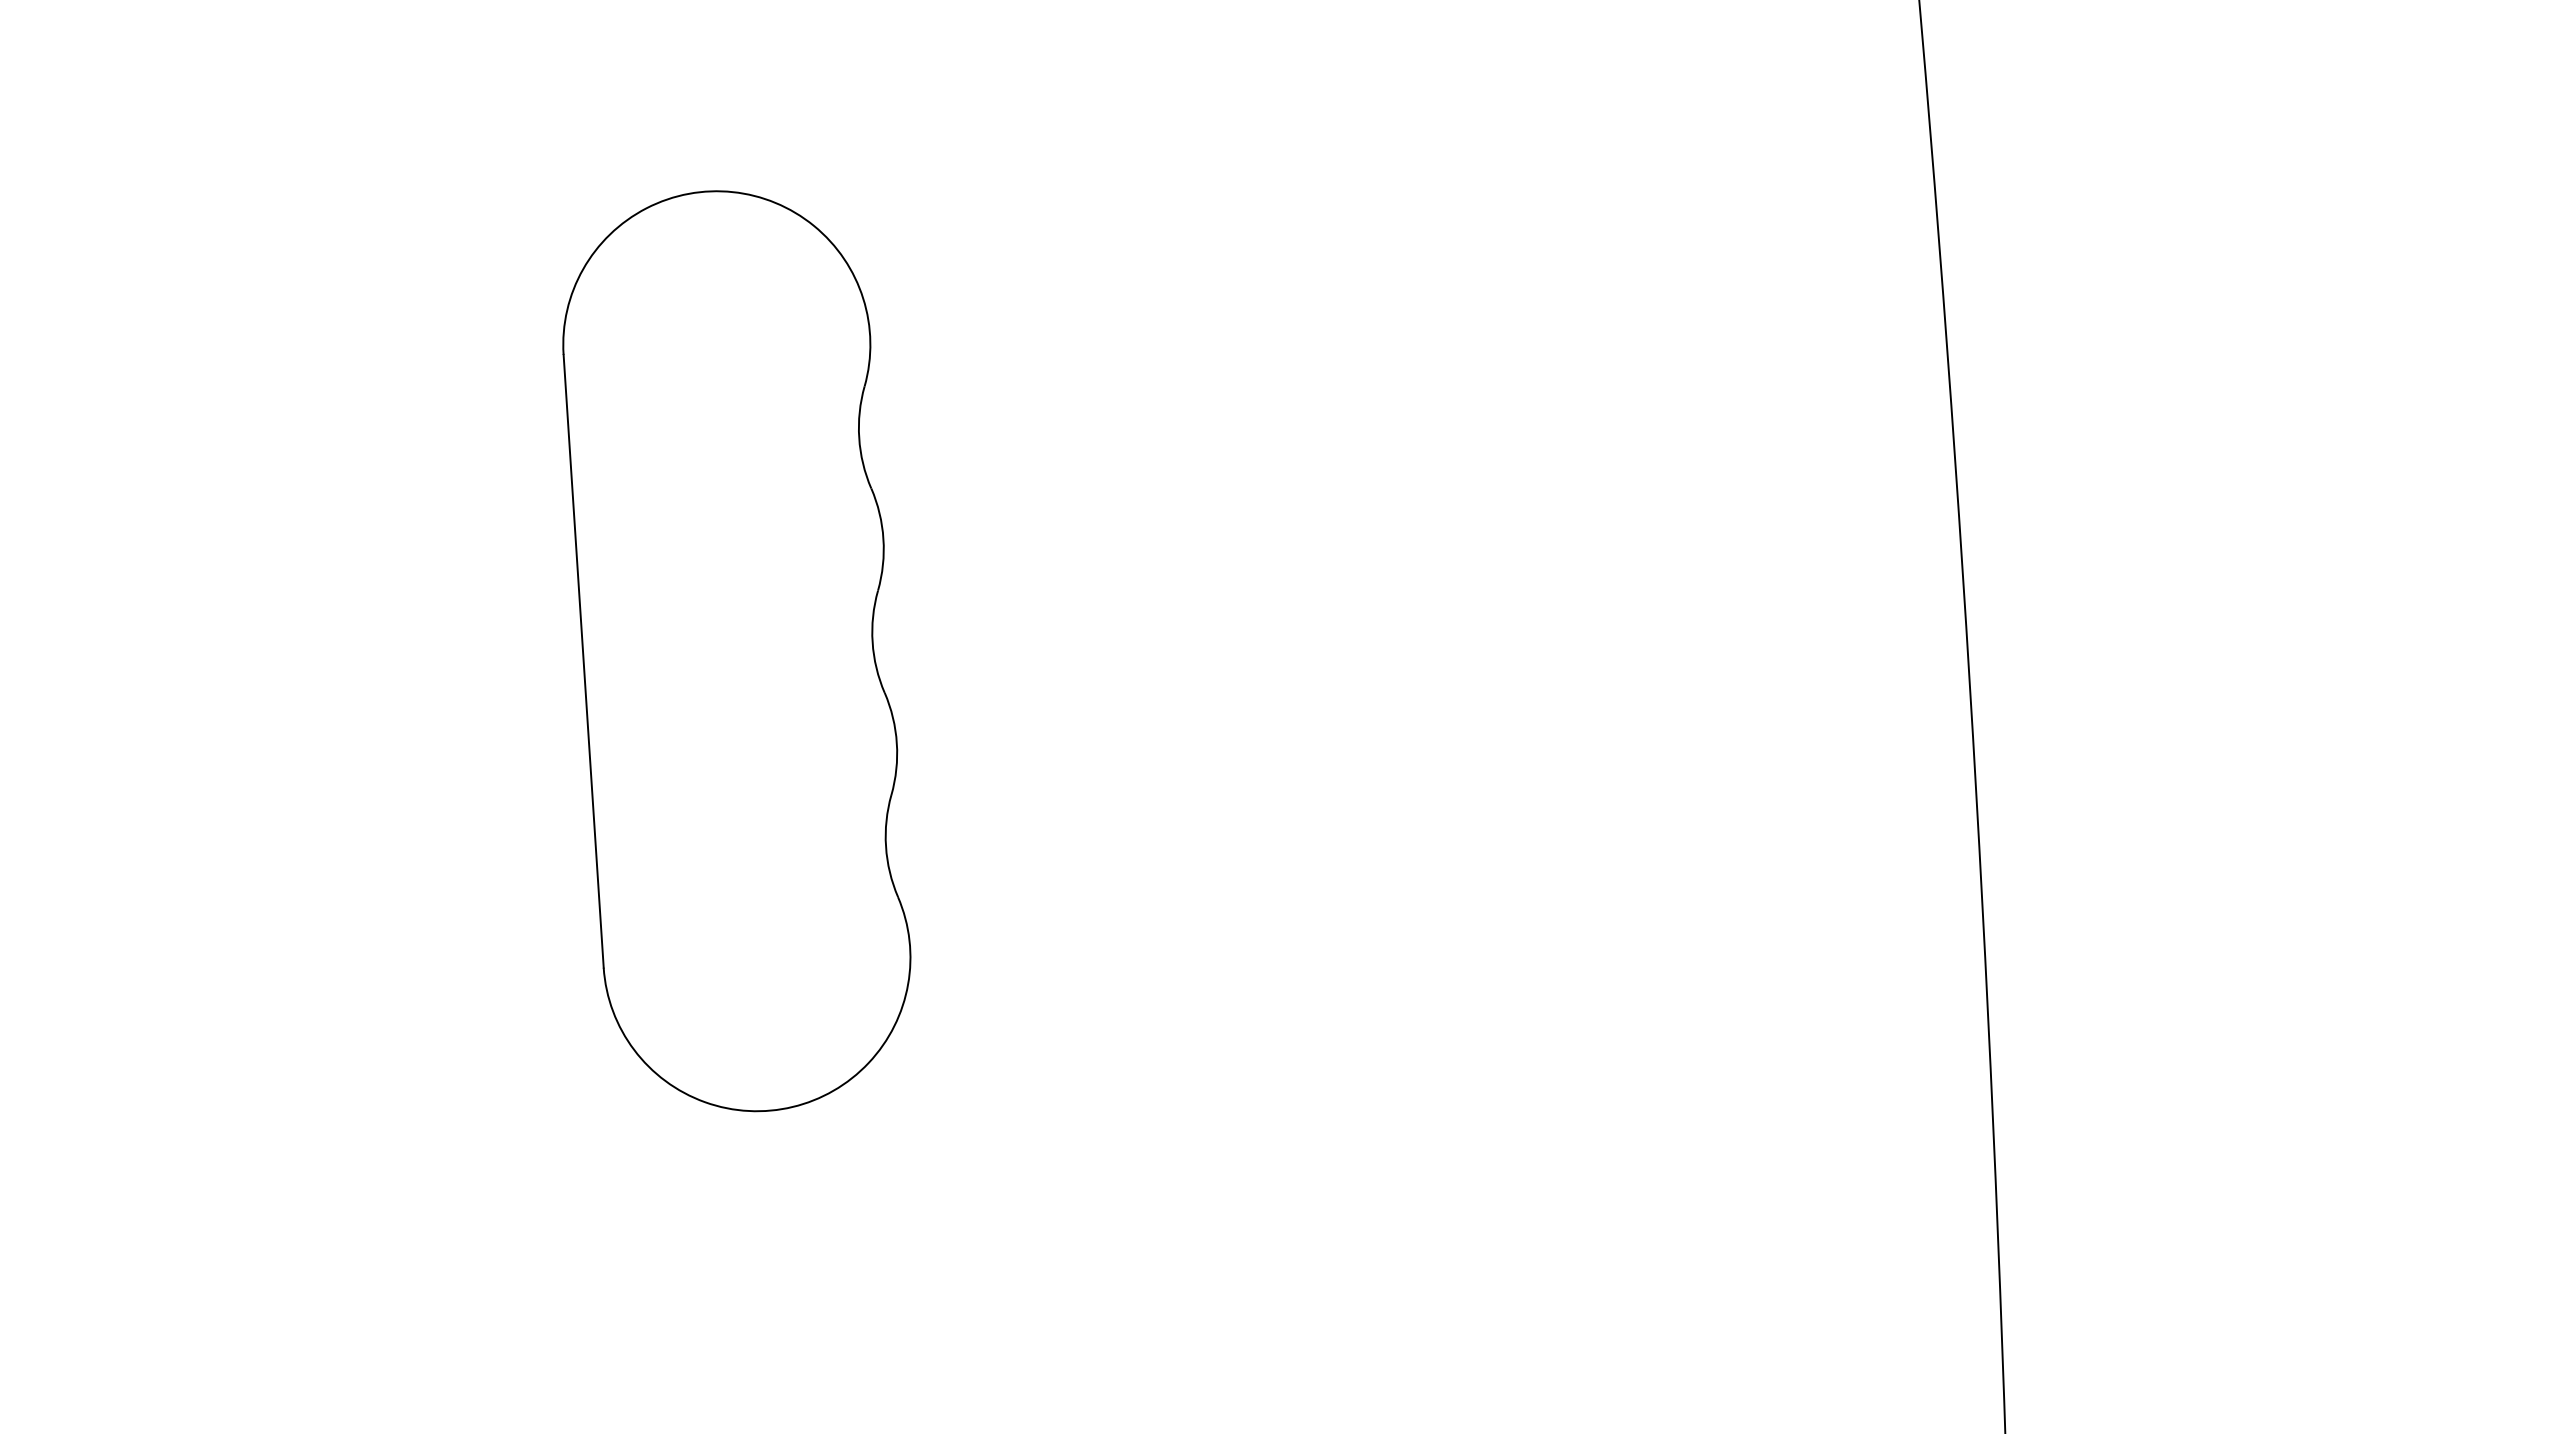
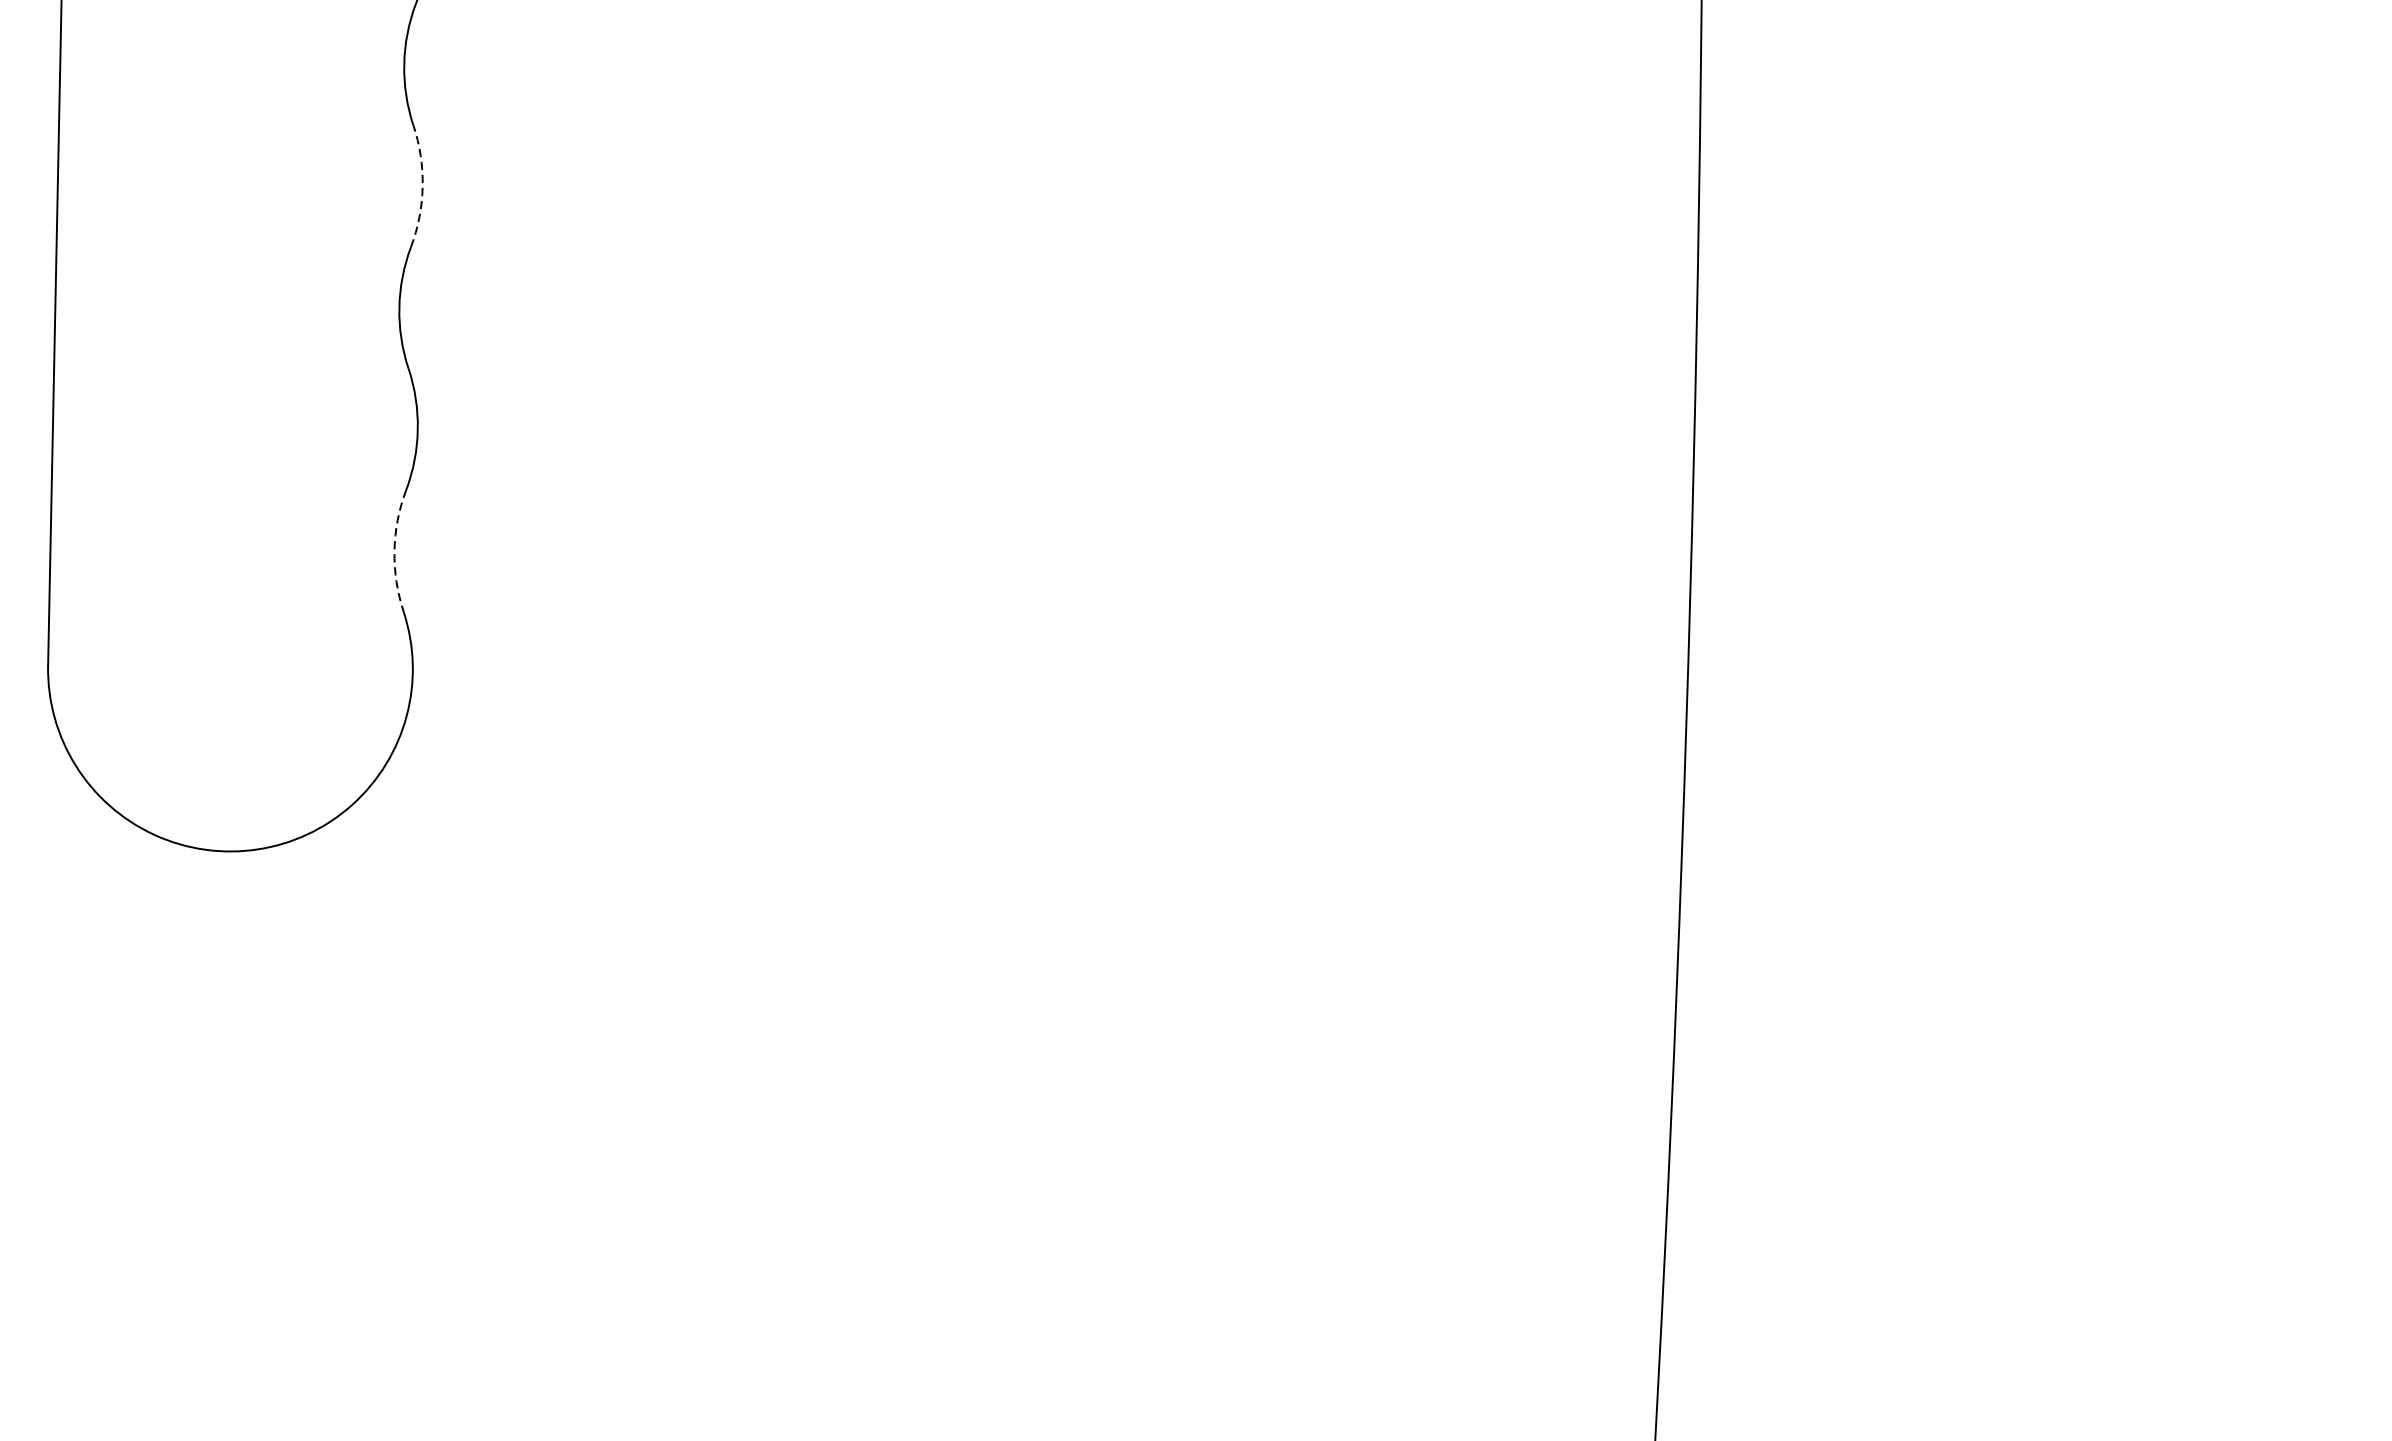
arc: (883, 539) -> (422, 187), solid -> dashed
arc: (886, 846) -> (395, 550), solid -> dashed

